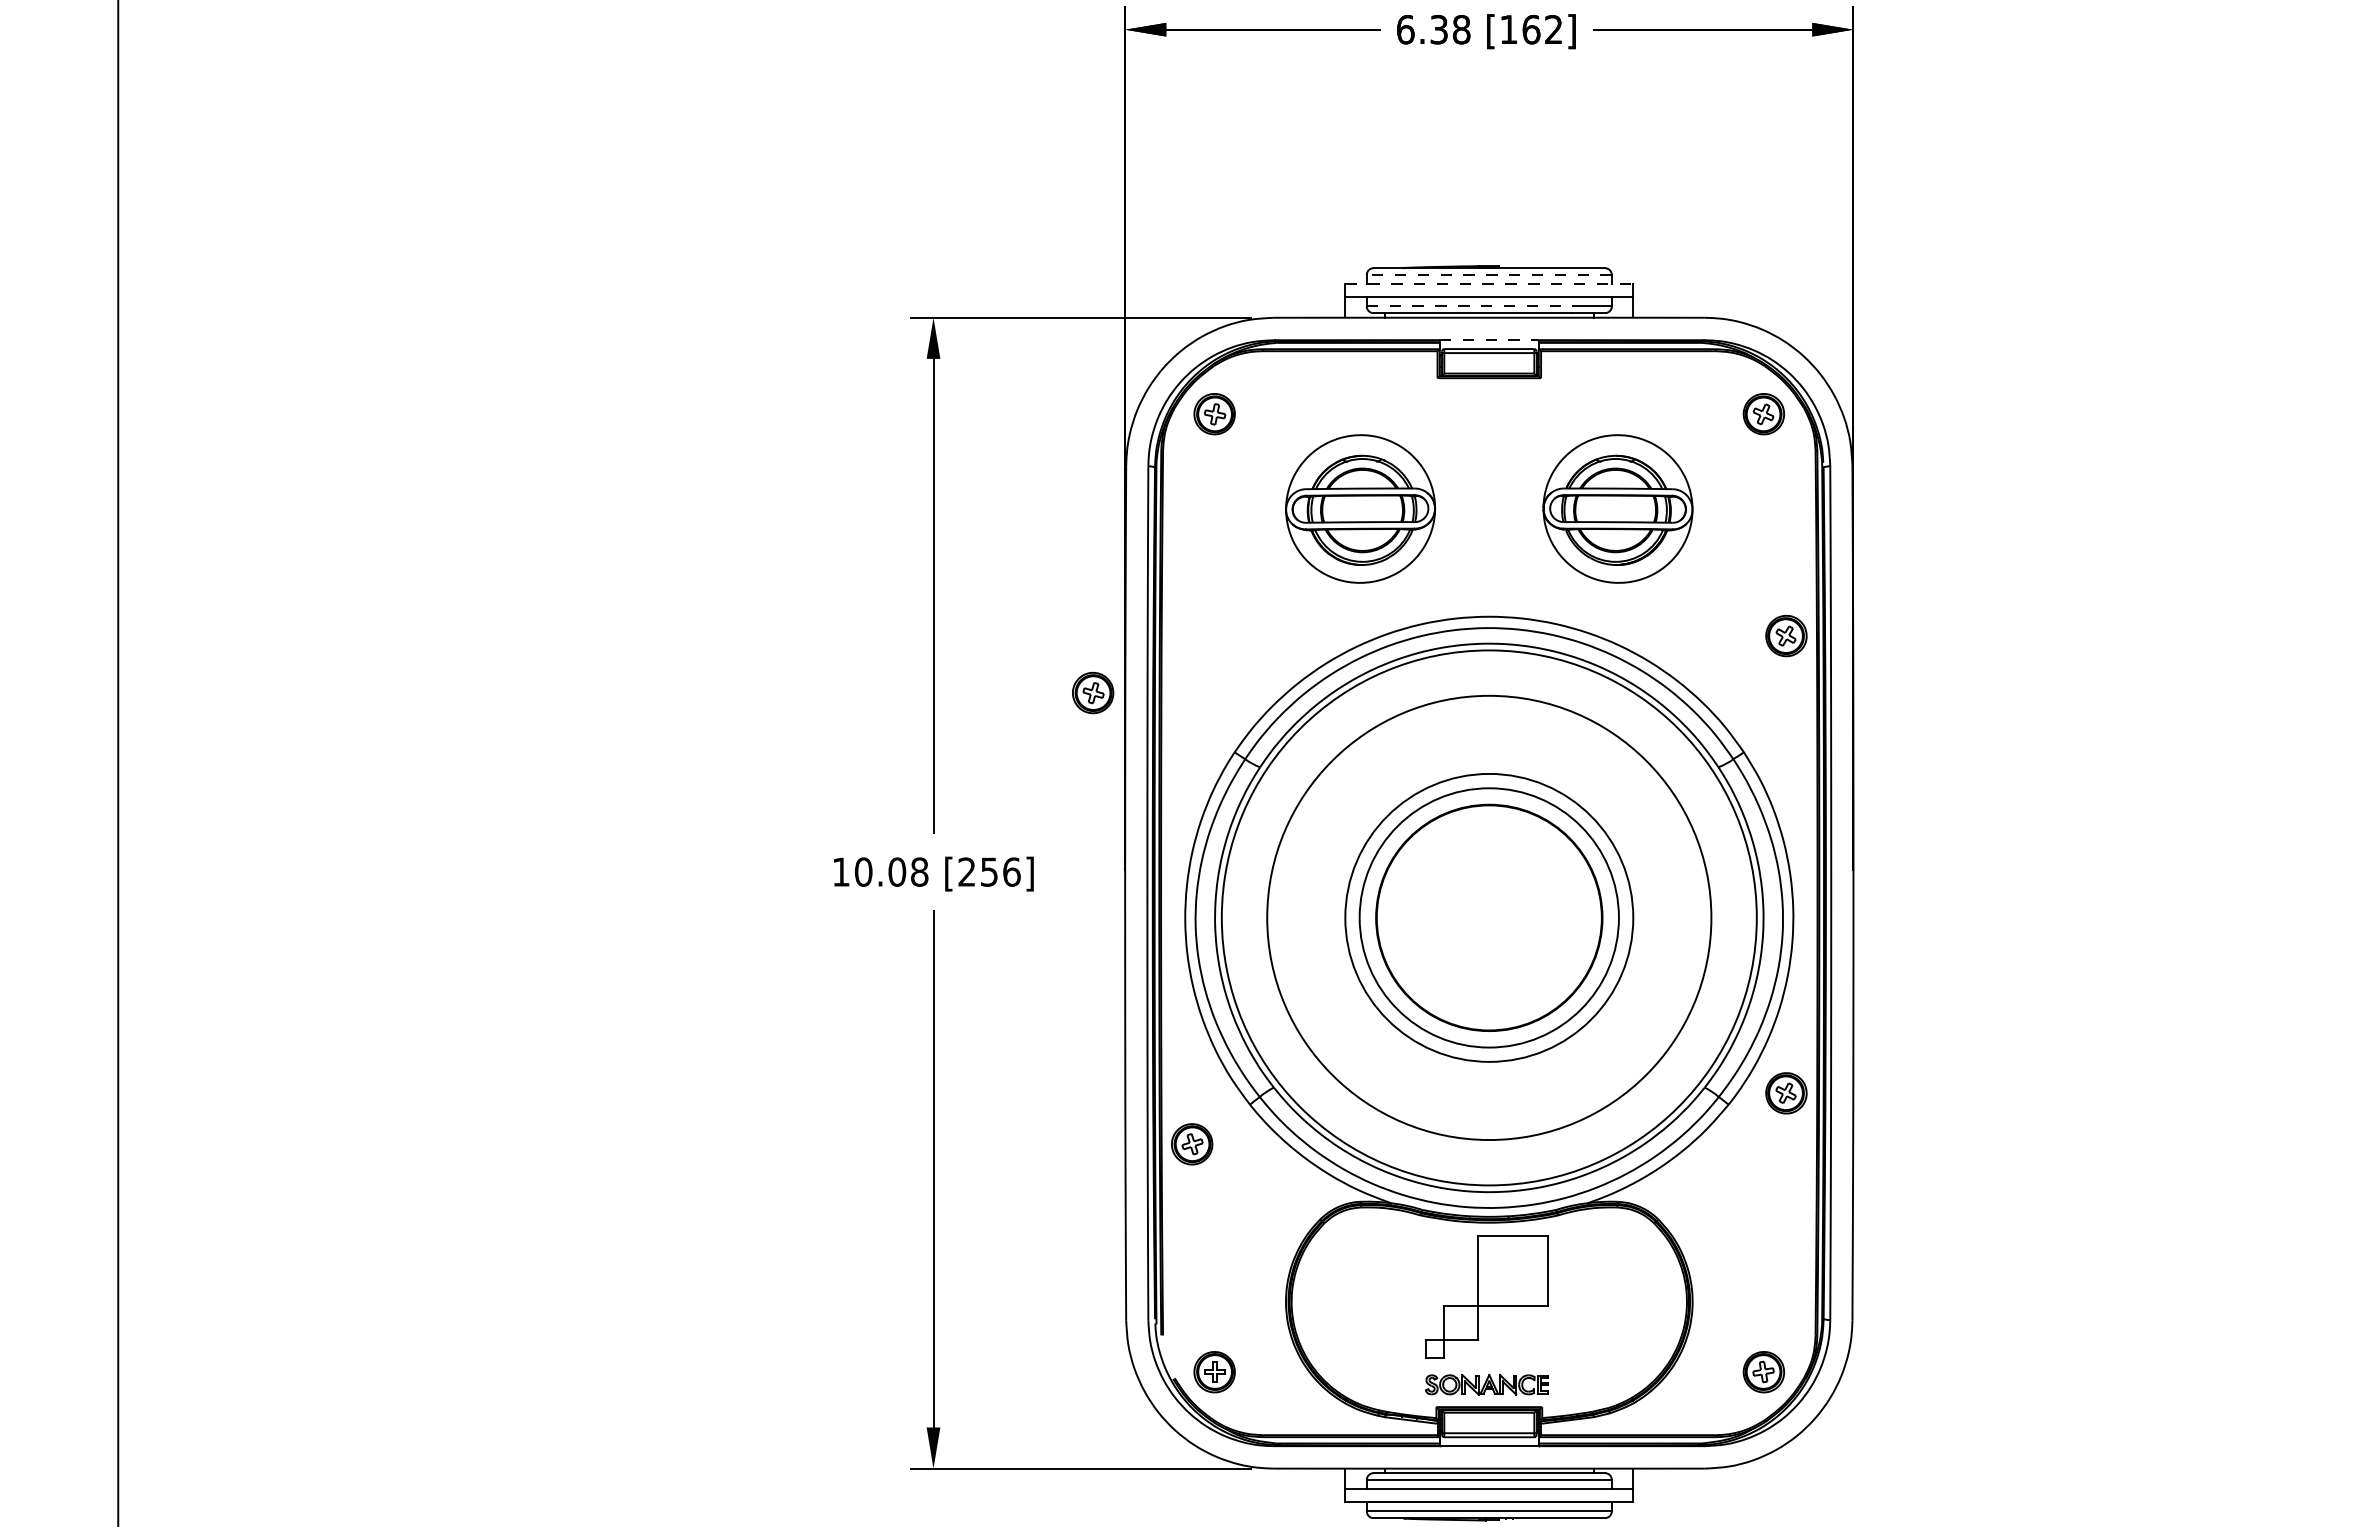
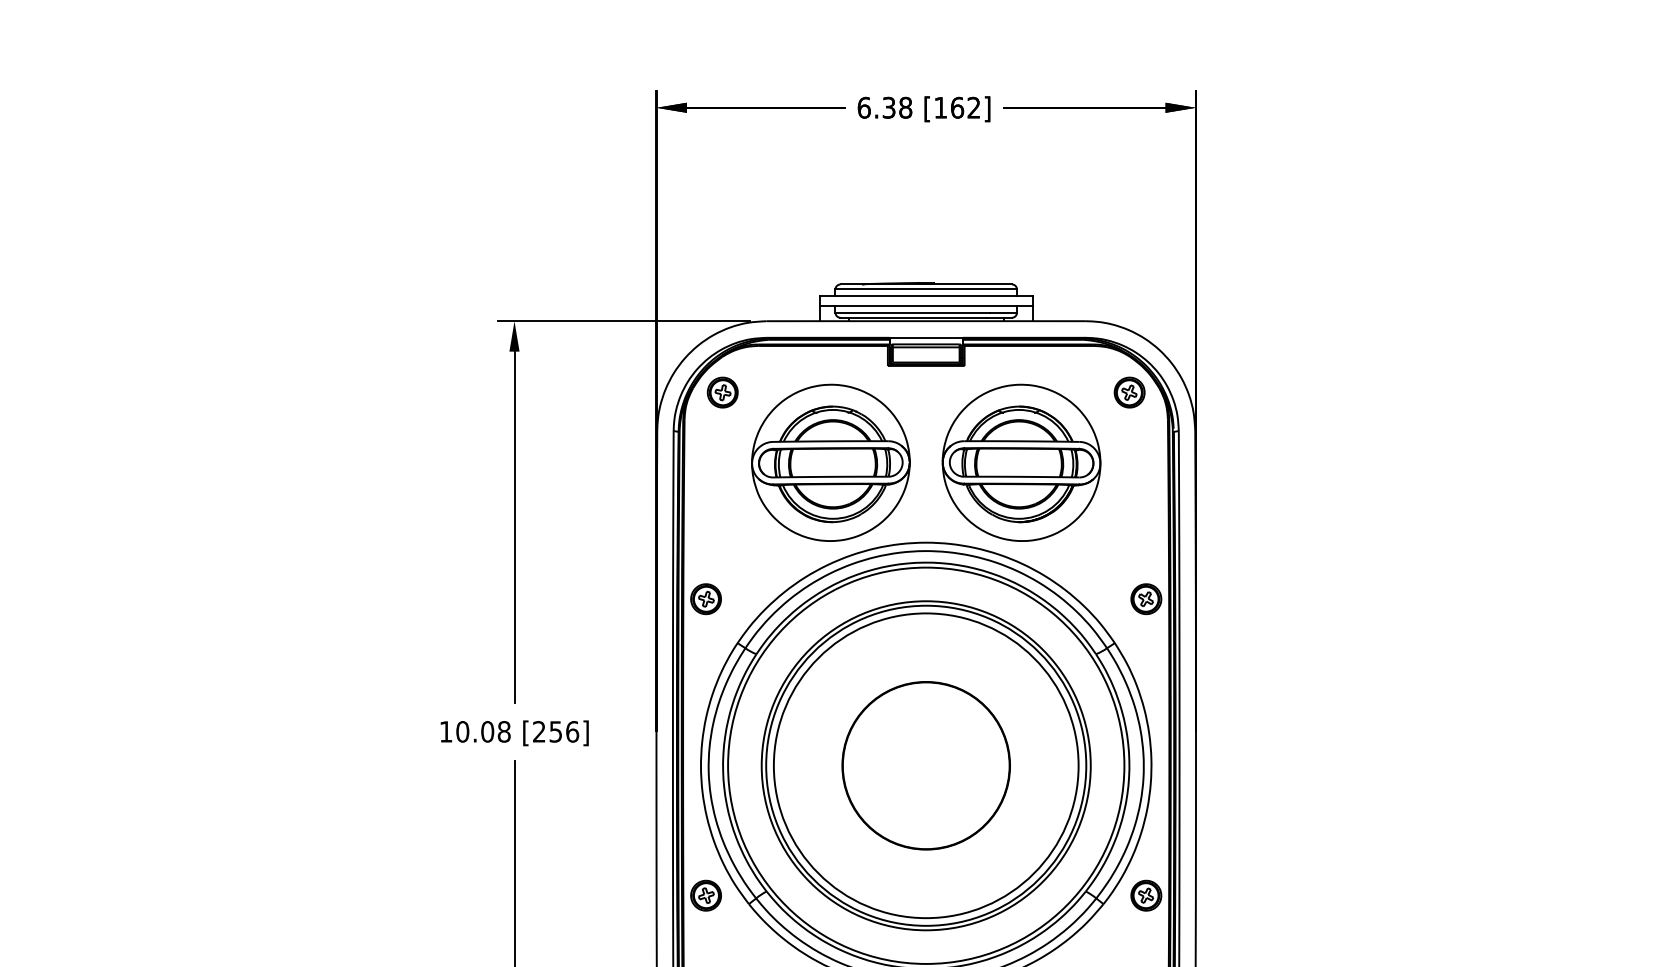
line: (1489, 274) -> (926, 289), dashed -> solid
line: (1489, 283) -> (926, 295), dashed -> solid
line: (1471, 306) -> (913, 312), dashed -> solid
line: (1489, 340) -> (926, 338), dashed -> solid
part: (1360, 508) -> (830, 462), size x1.43
part: (1617, 508) -> (1021, 462), size x1.43
part: (1786, 635) -> (1146, 598), moved
part: (1093, 692) -> (706, 598), moved
circle: (1489, 917) -> (926, 765), size x1.43
circle: (1489, 917) -> (926, 765), size x1.67
part: (1192, 1144) -> (706, 895), moved

